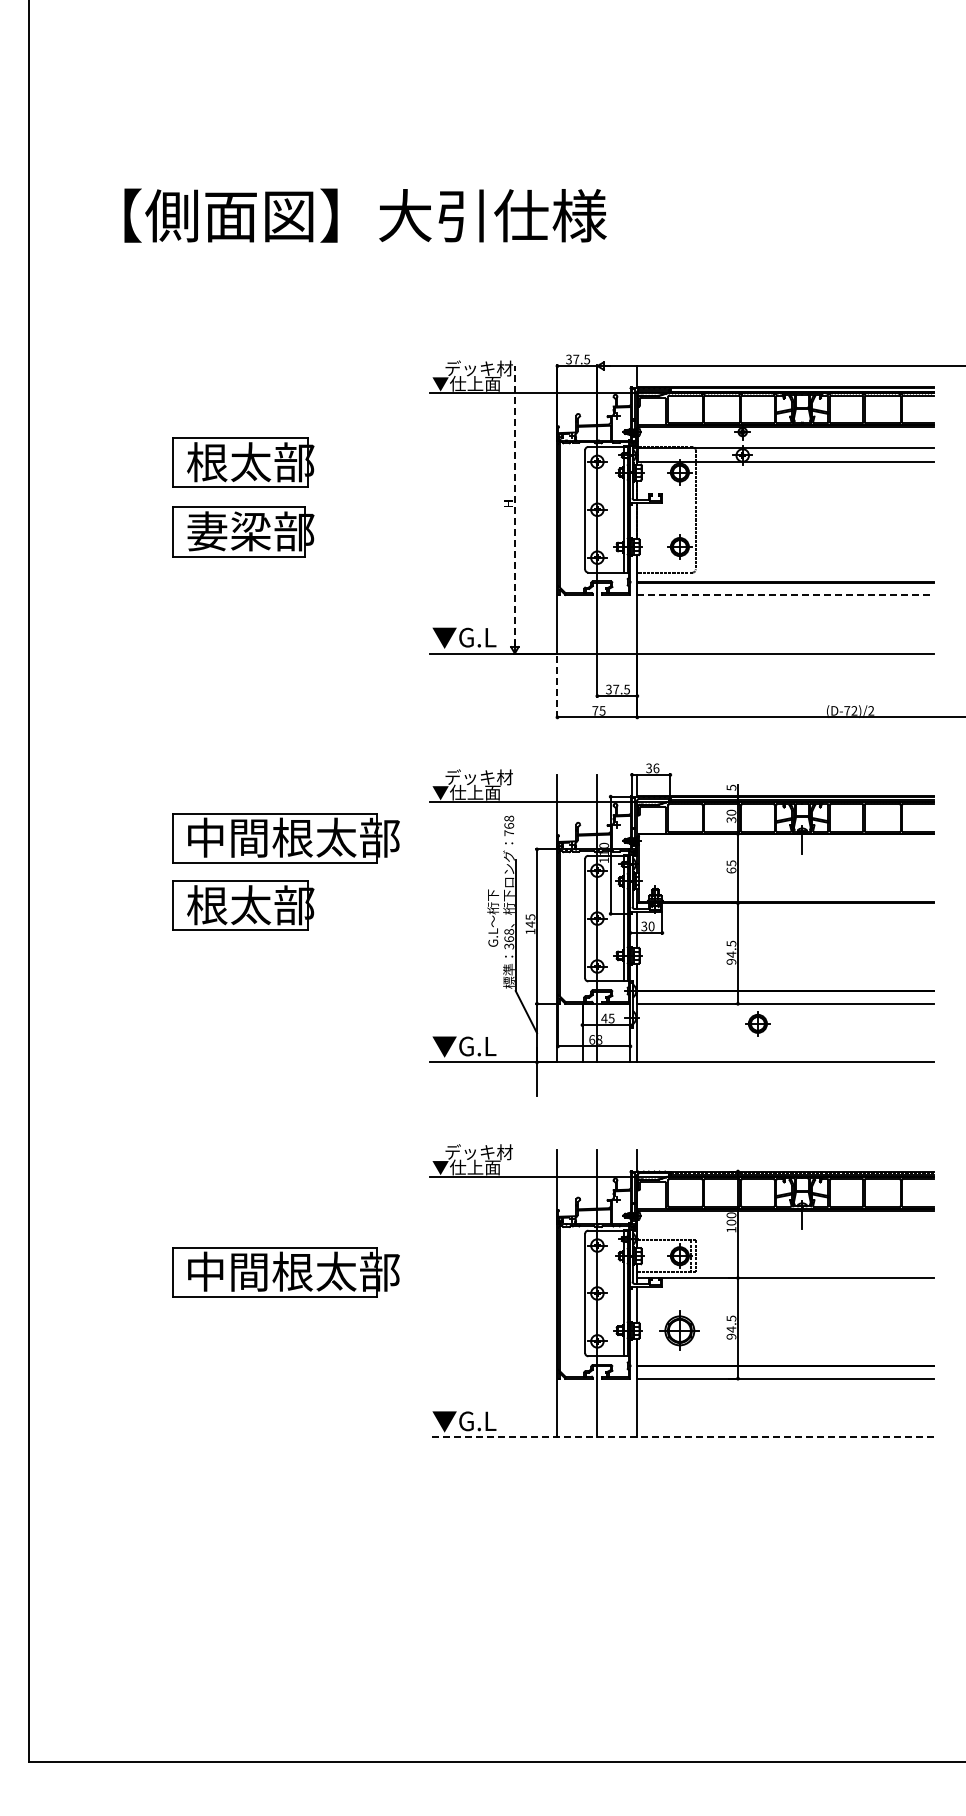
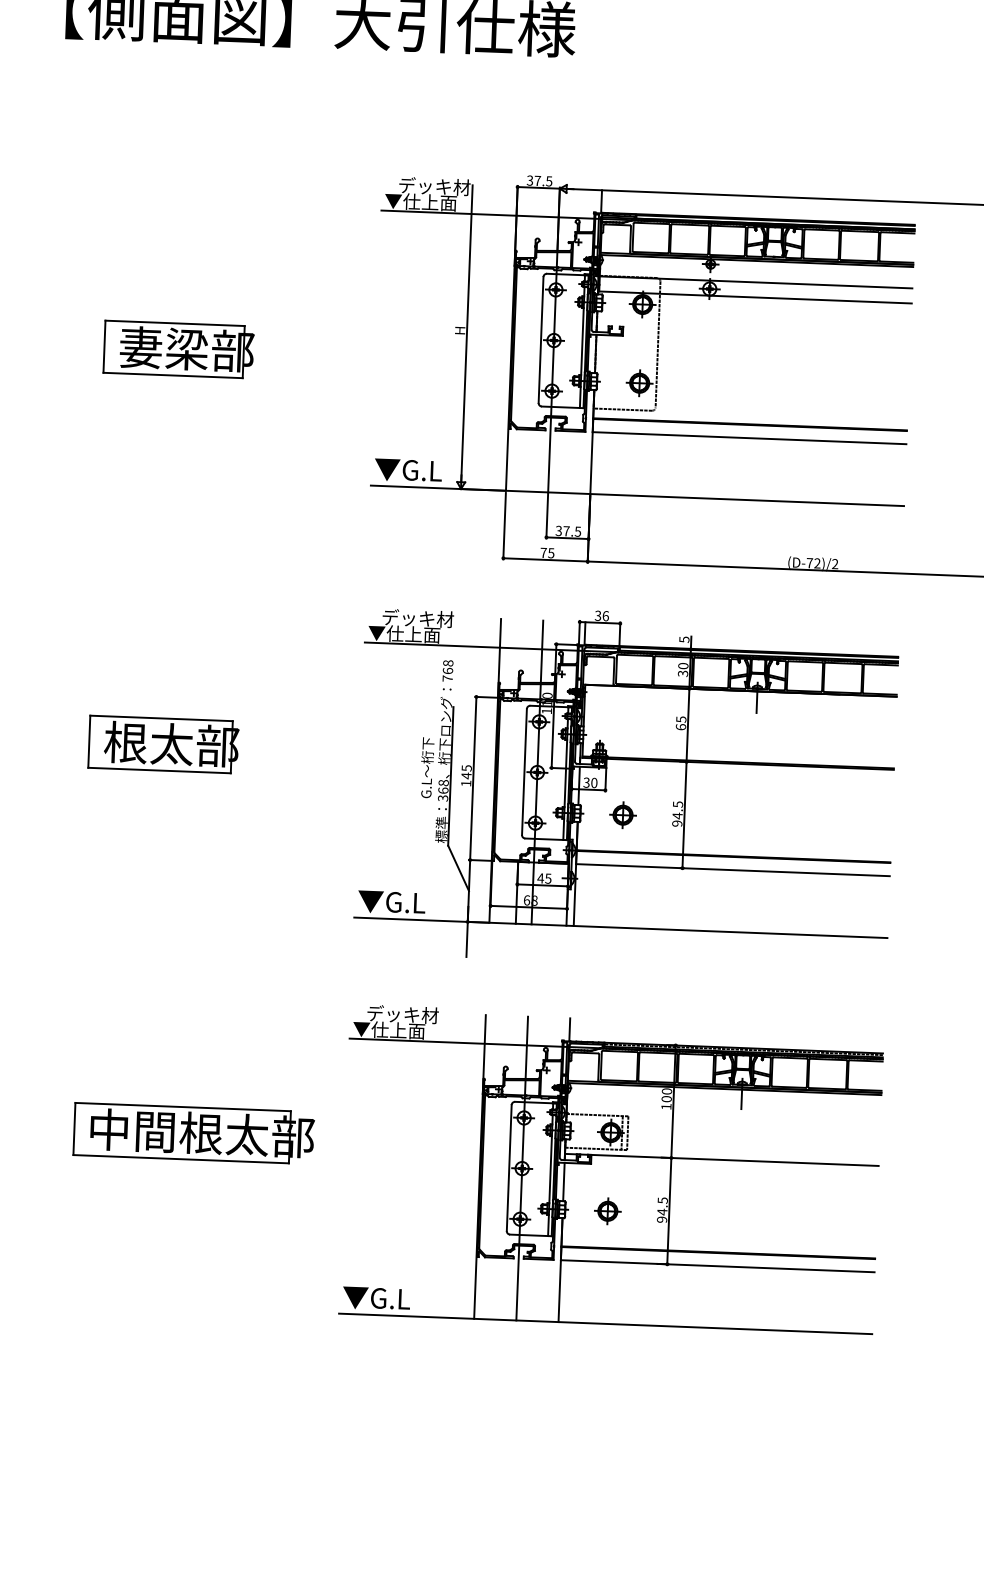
part: (243, 462) -> (181, 276), removed
line: (514, 505) -> (466, 332), dashed -> solid
line: (786, 594) -> (750, 437), dashed -> solid
line: (557, 687) -> (504, 526), dashed -> solid
part: (285, 838) -> (211, 675), removed
part: (757, 1023) -> (622, 814), moved
part: (679, 1330) -> (607, 1211), size x0.62
line: (681, 1437) -> (605, 1324), dashed -> solid

